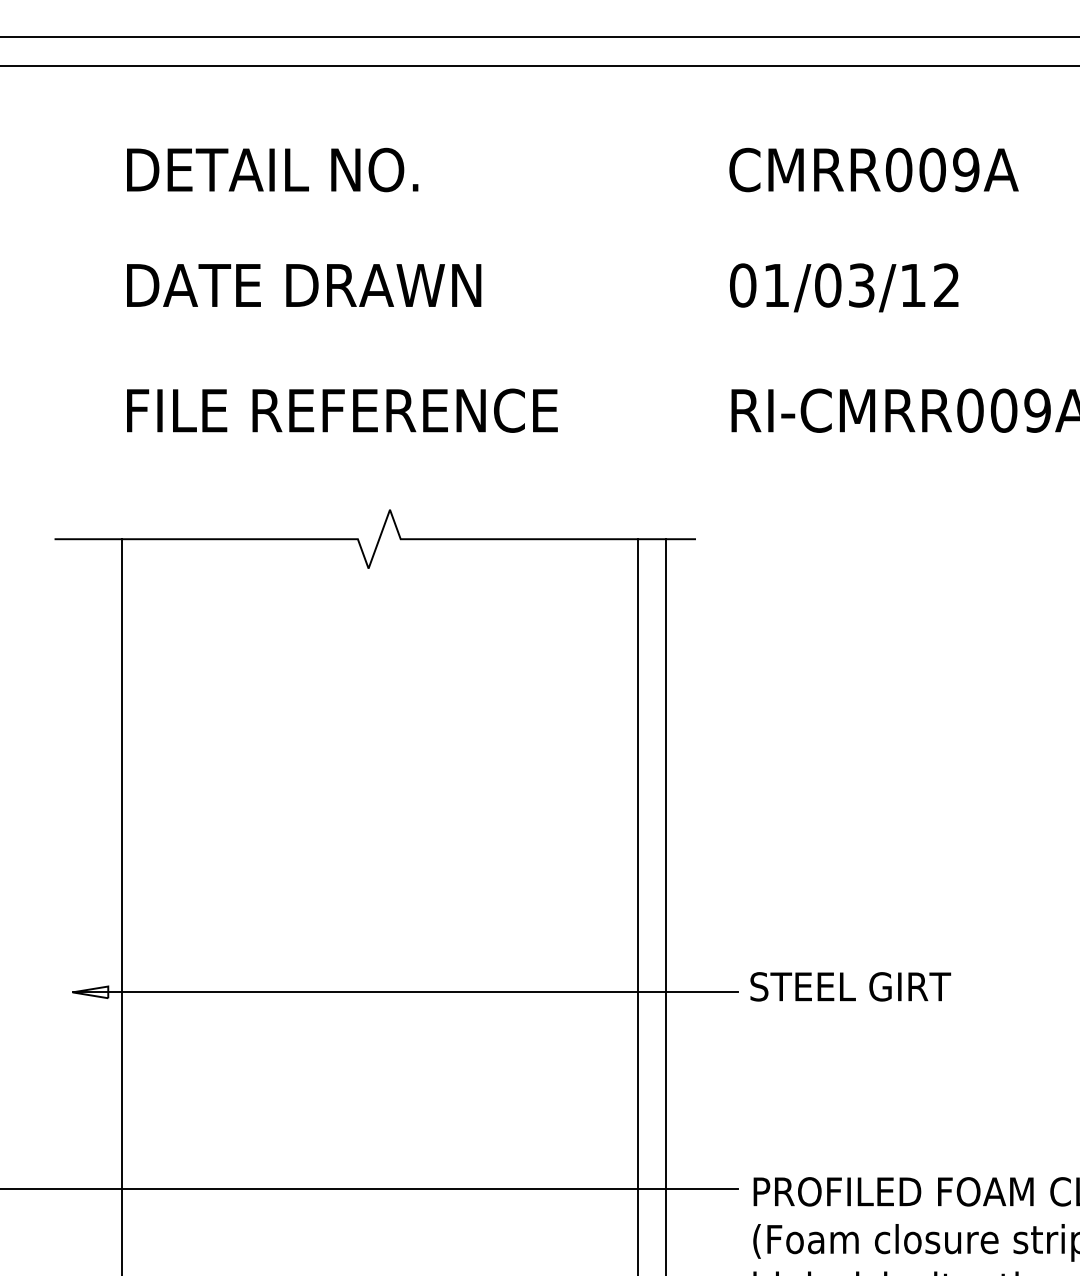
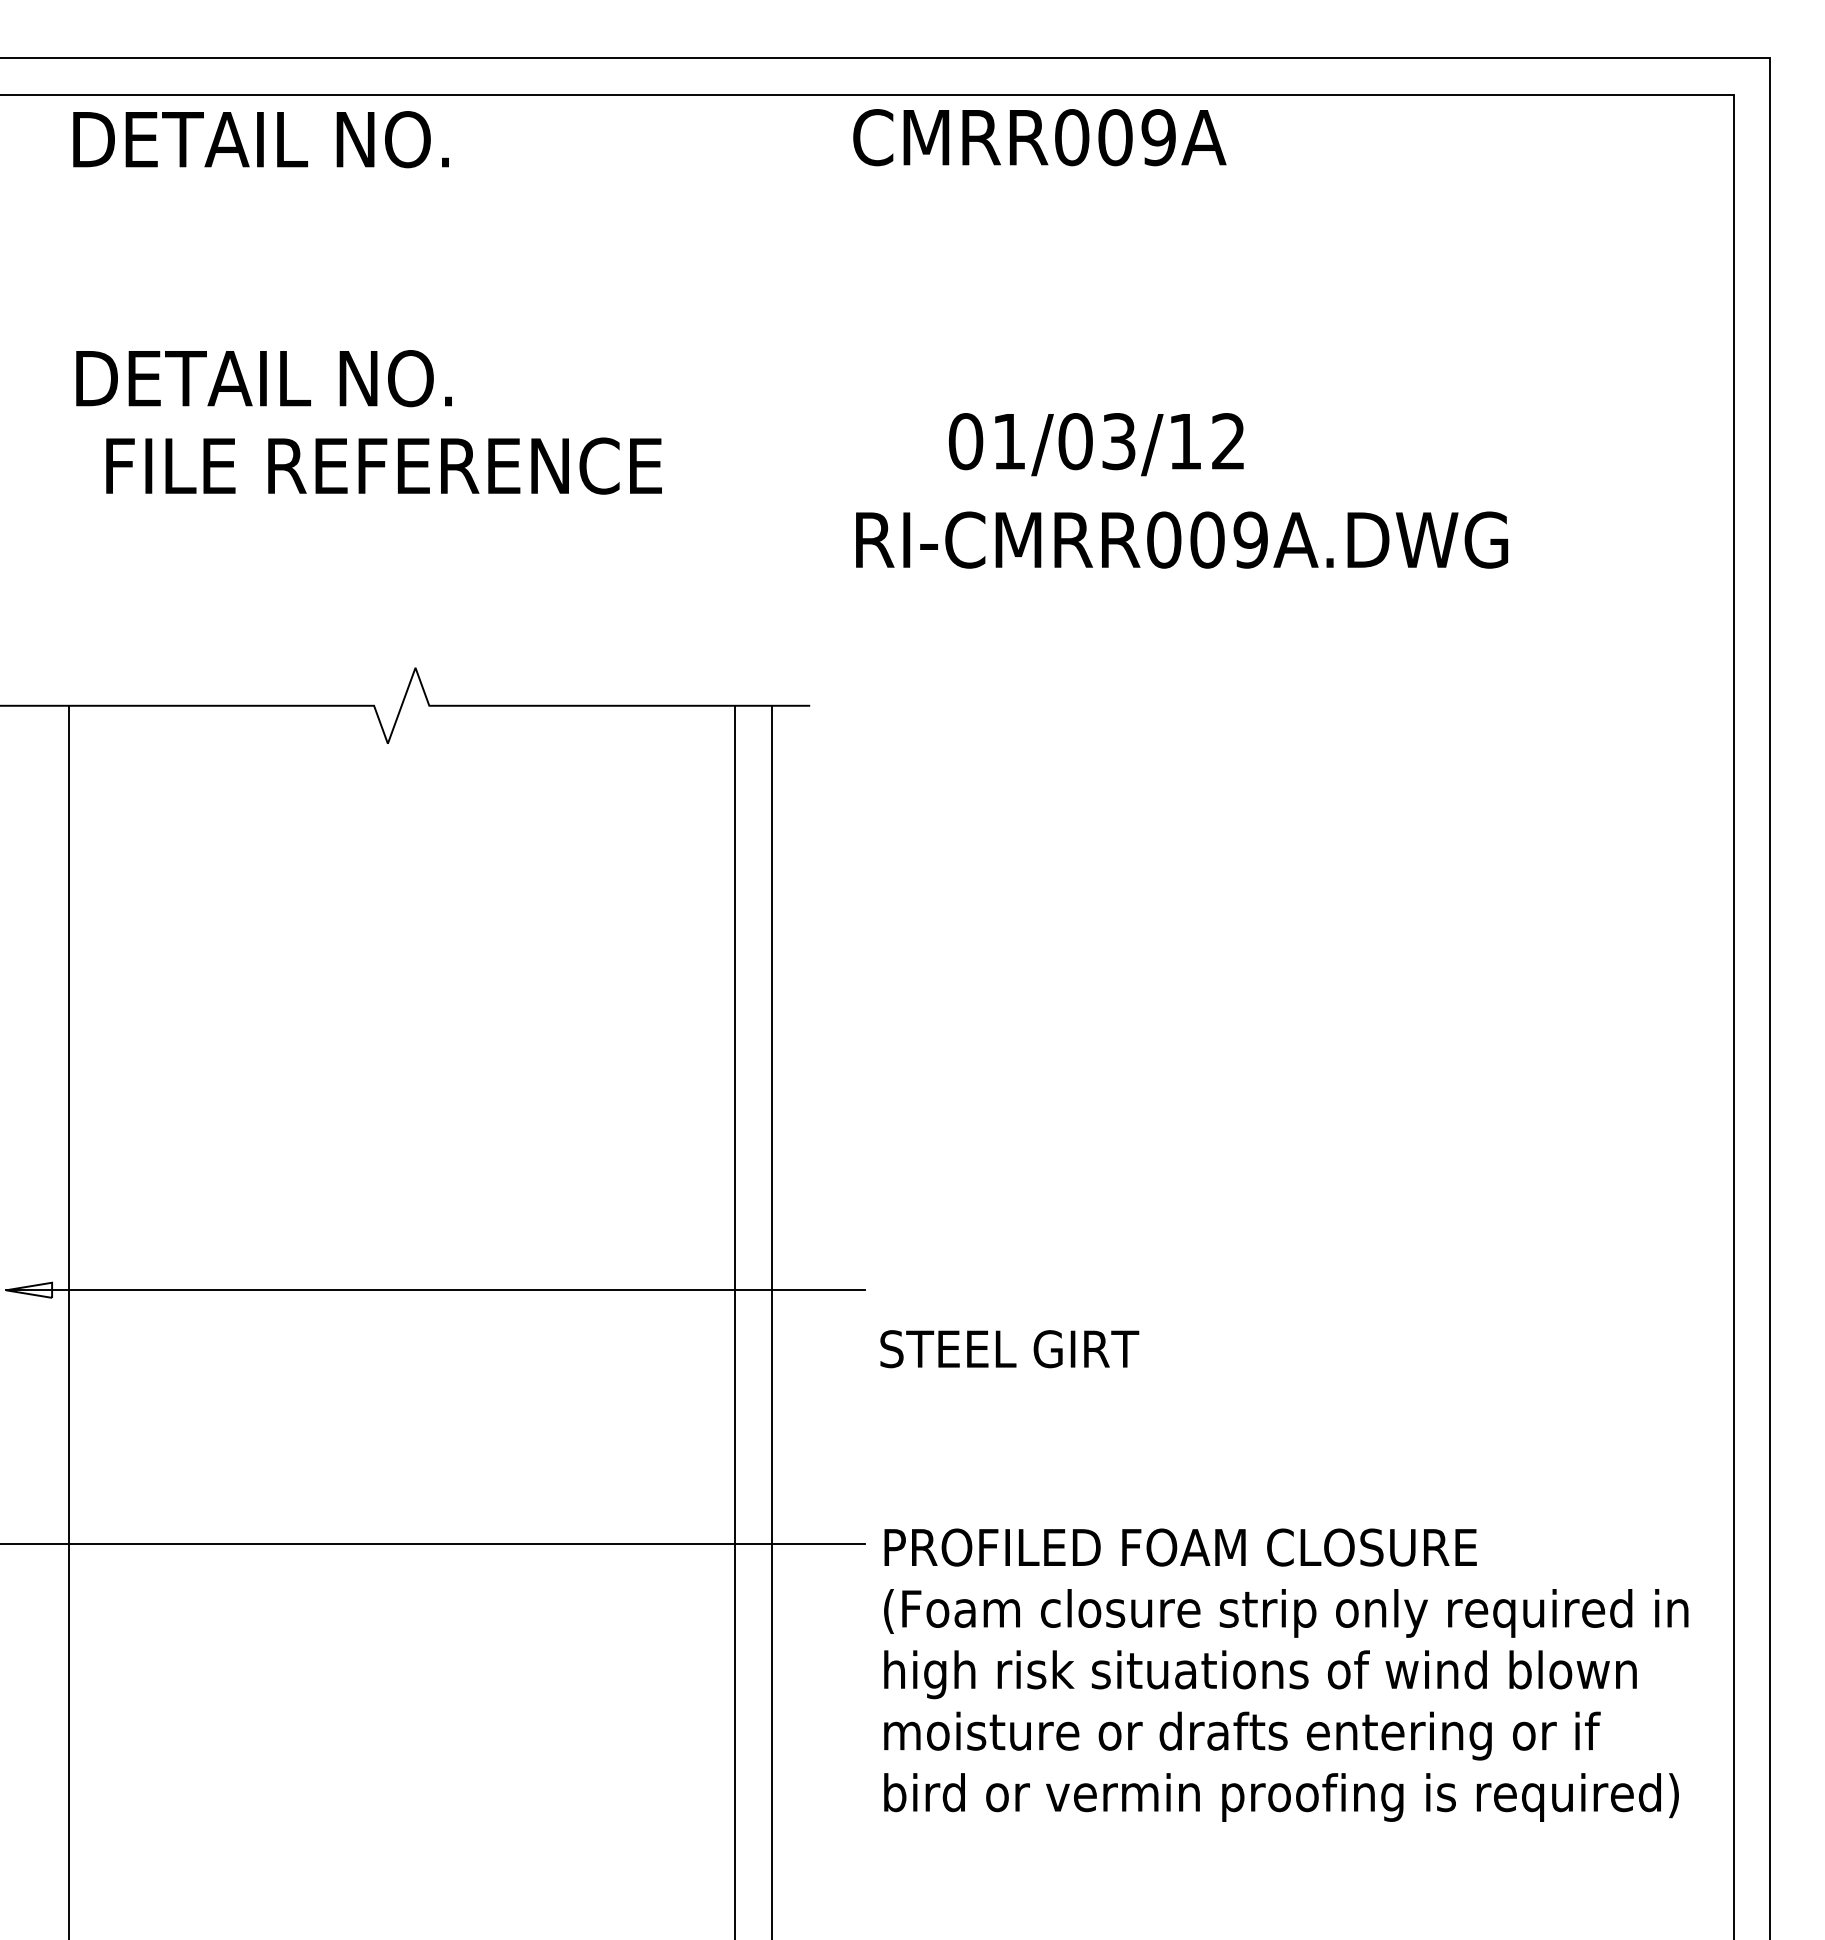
text: (272, 169) -> (260, 139), moved
text: (873, 169) -> (1039, 137), moved
text: (321, 285) -> (327, 378), DATE DRAWN -> DETAIL NO.
text: (844, 287) -> (1096, 444), moved
text: (341, 410) -> (383, 465), moved
text: (850, 987) -> (1009, 1349), moved

